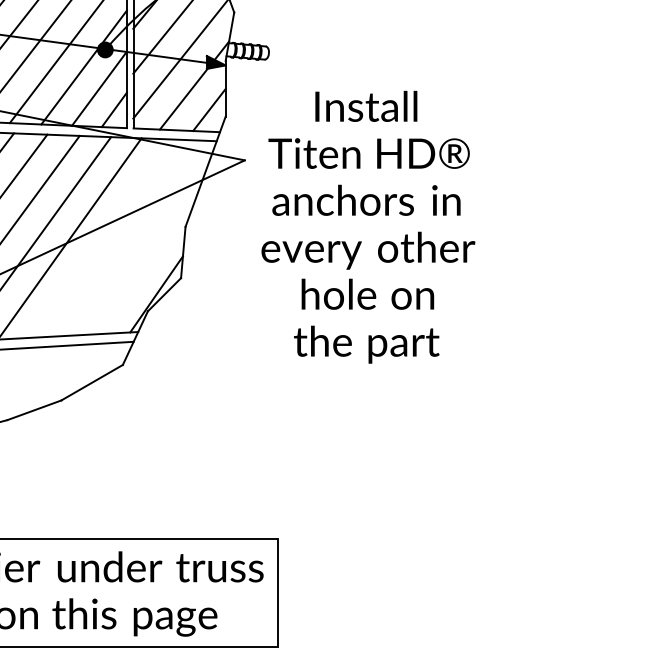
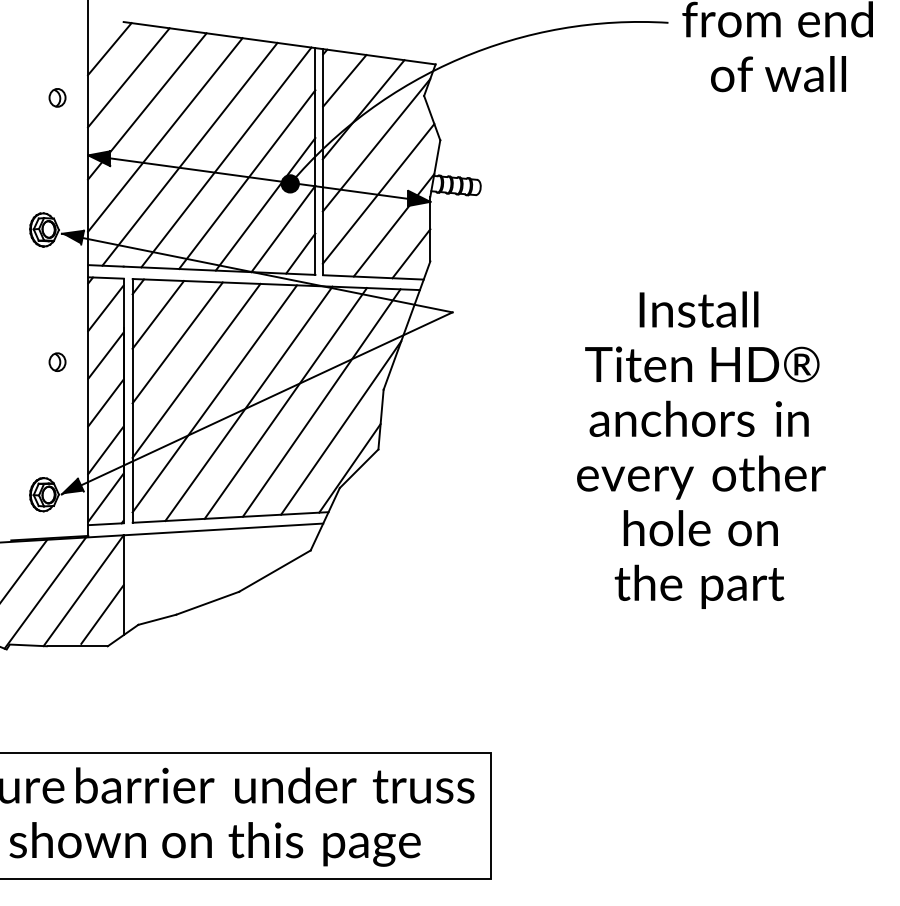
text: (368, 226) -> (701, 449), moved
line: (132, 237) -> (321, 402), added
line: (101, 238) -> (285, 403), added
line: (149, 259) -> (341, 427), added

